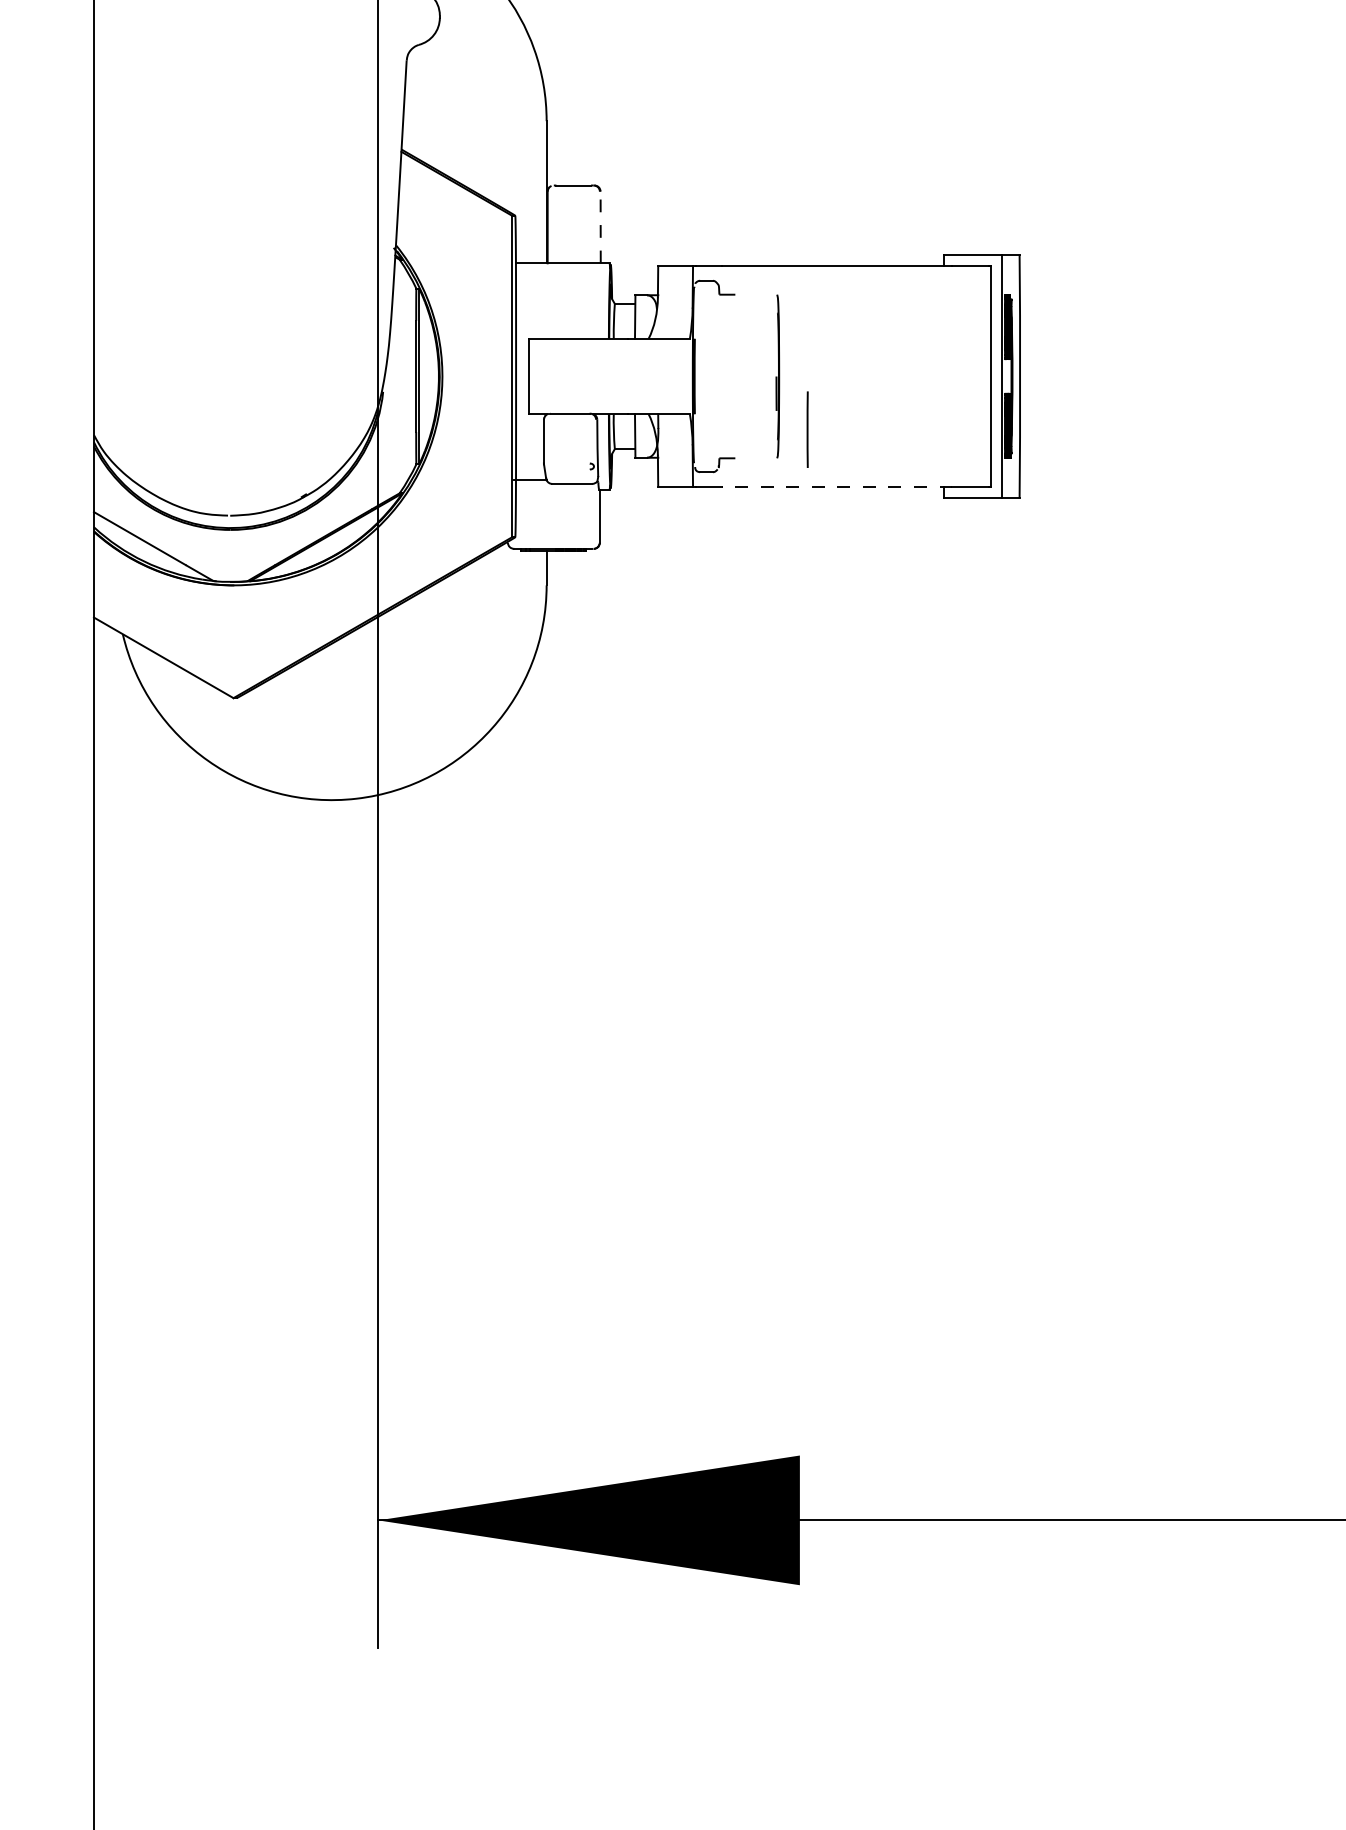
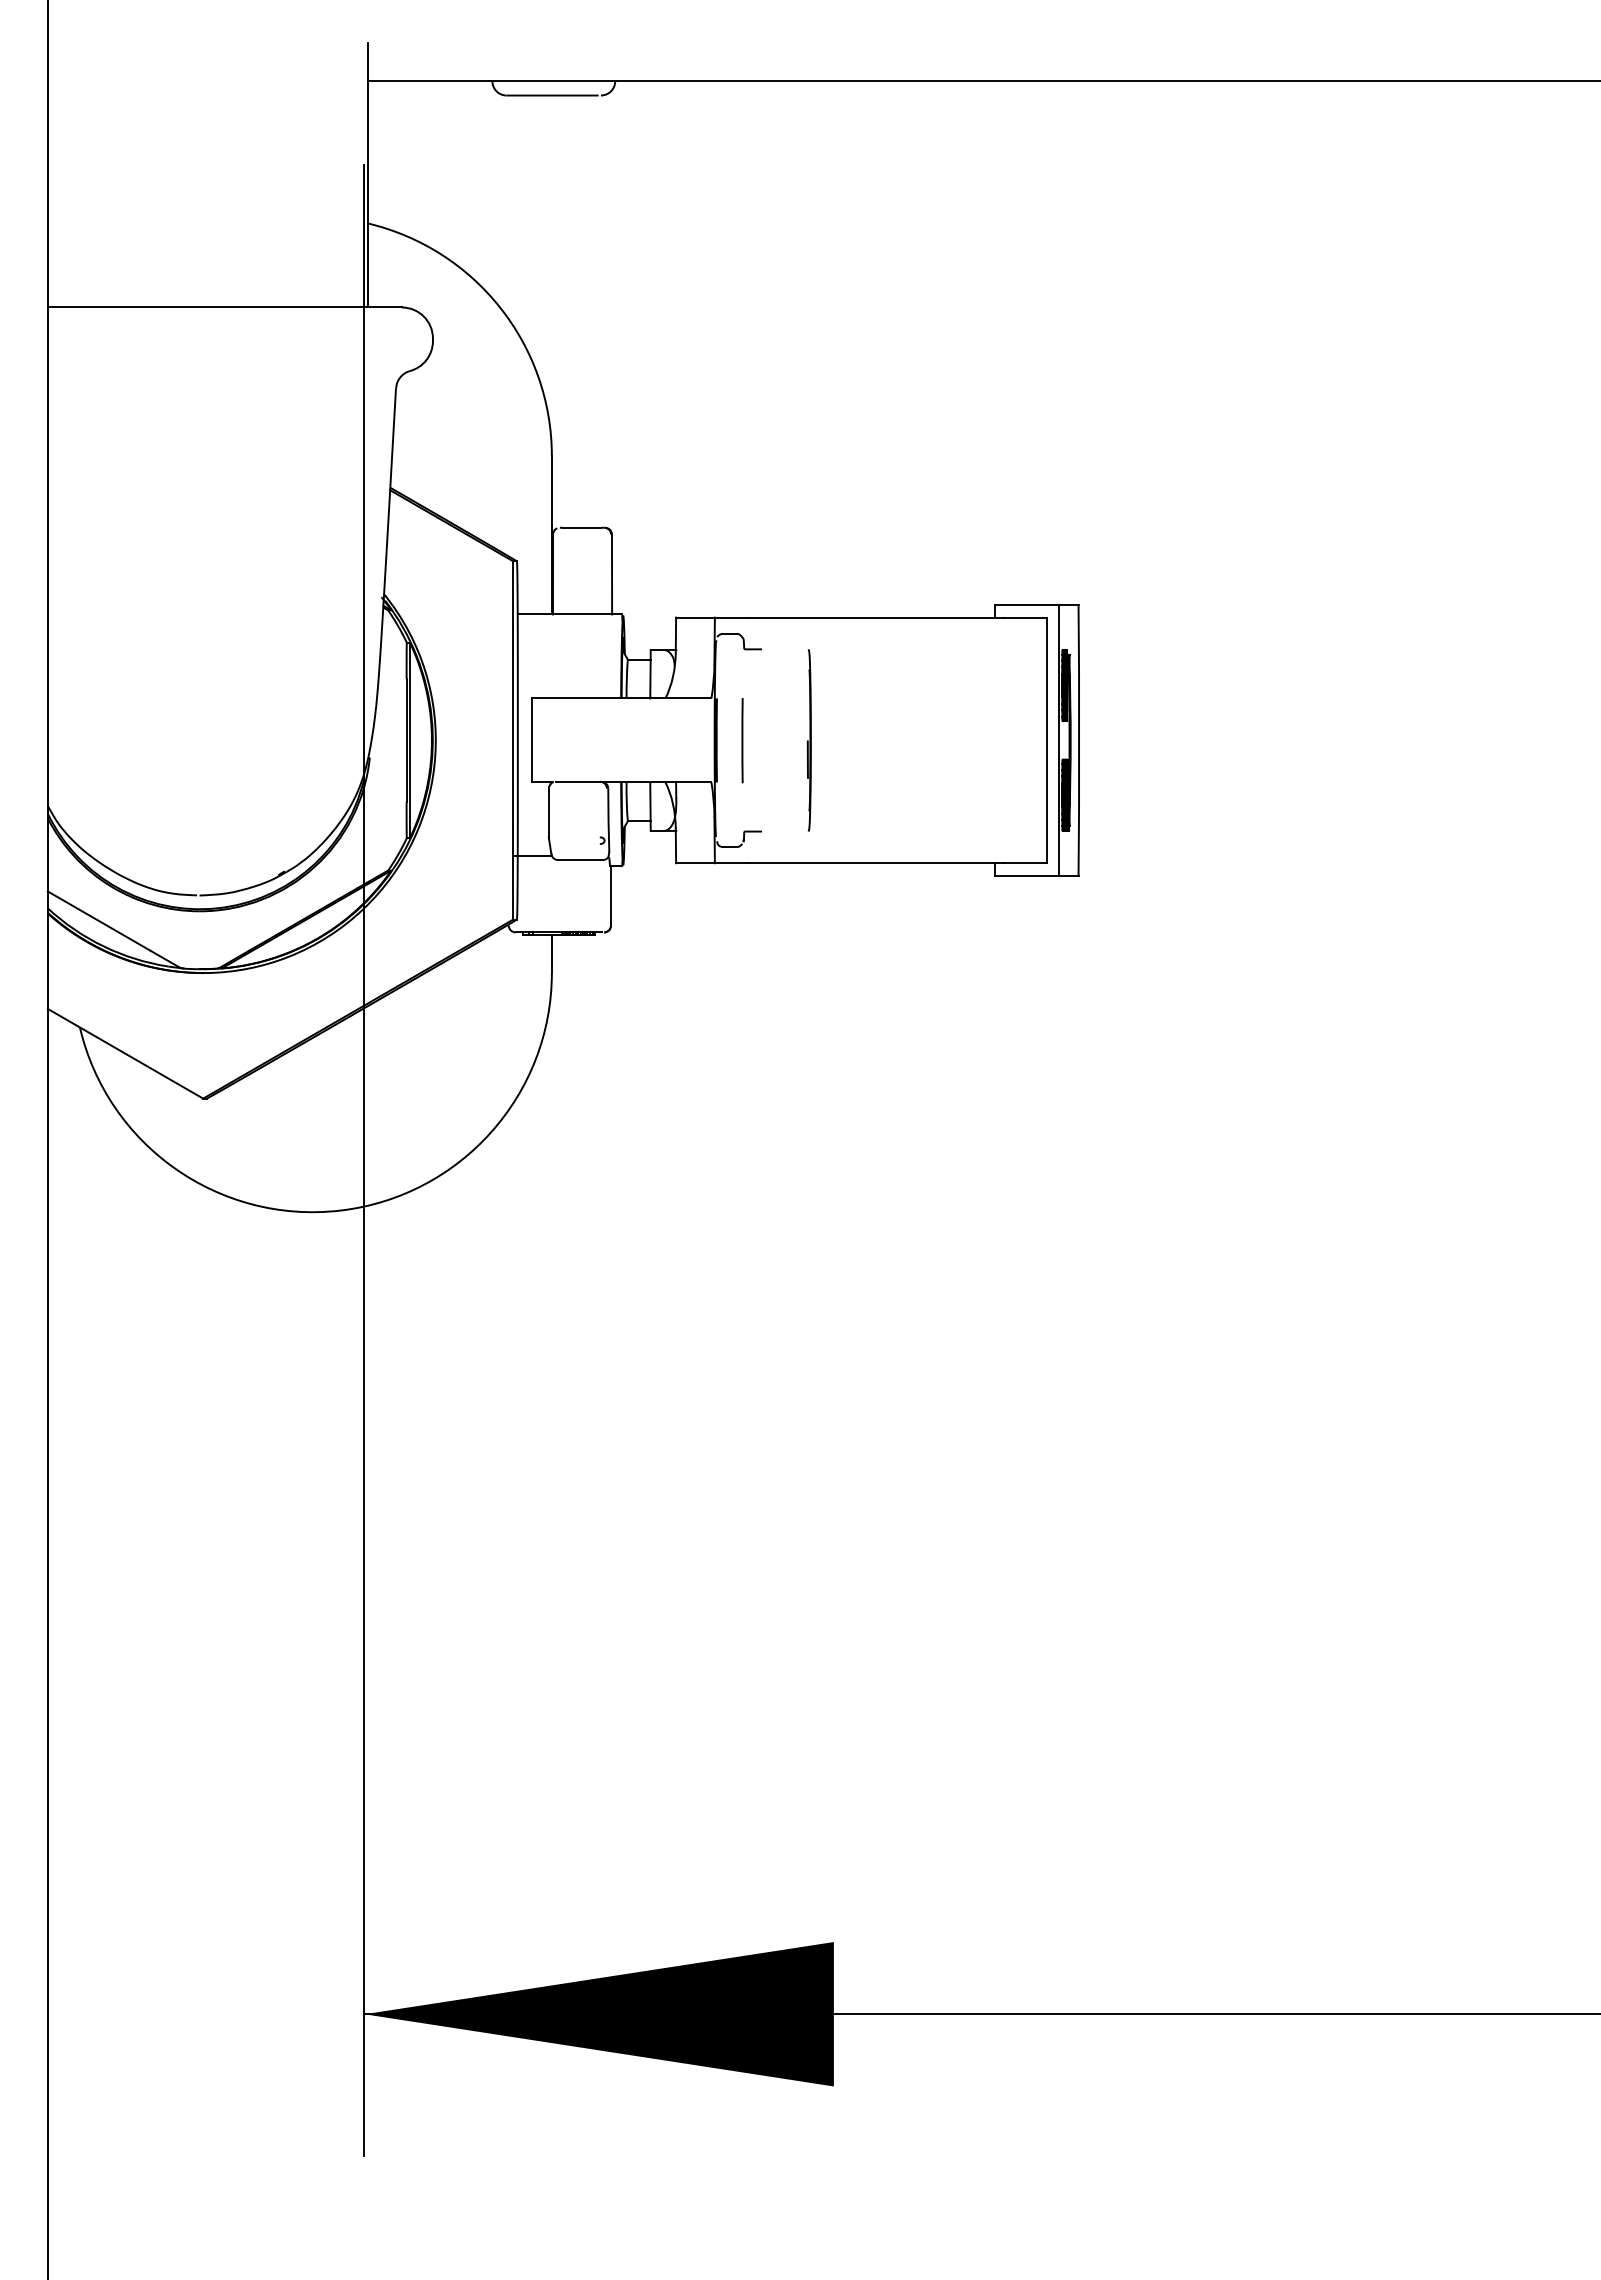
line: (601, 227) -> (612, 574), dashed -> solid
line: (807, 429) -> (742, 740), moved
line: (836, 487) -> (874, 863), dashed -> solid

